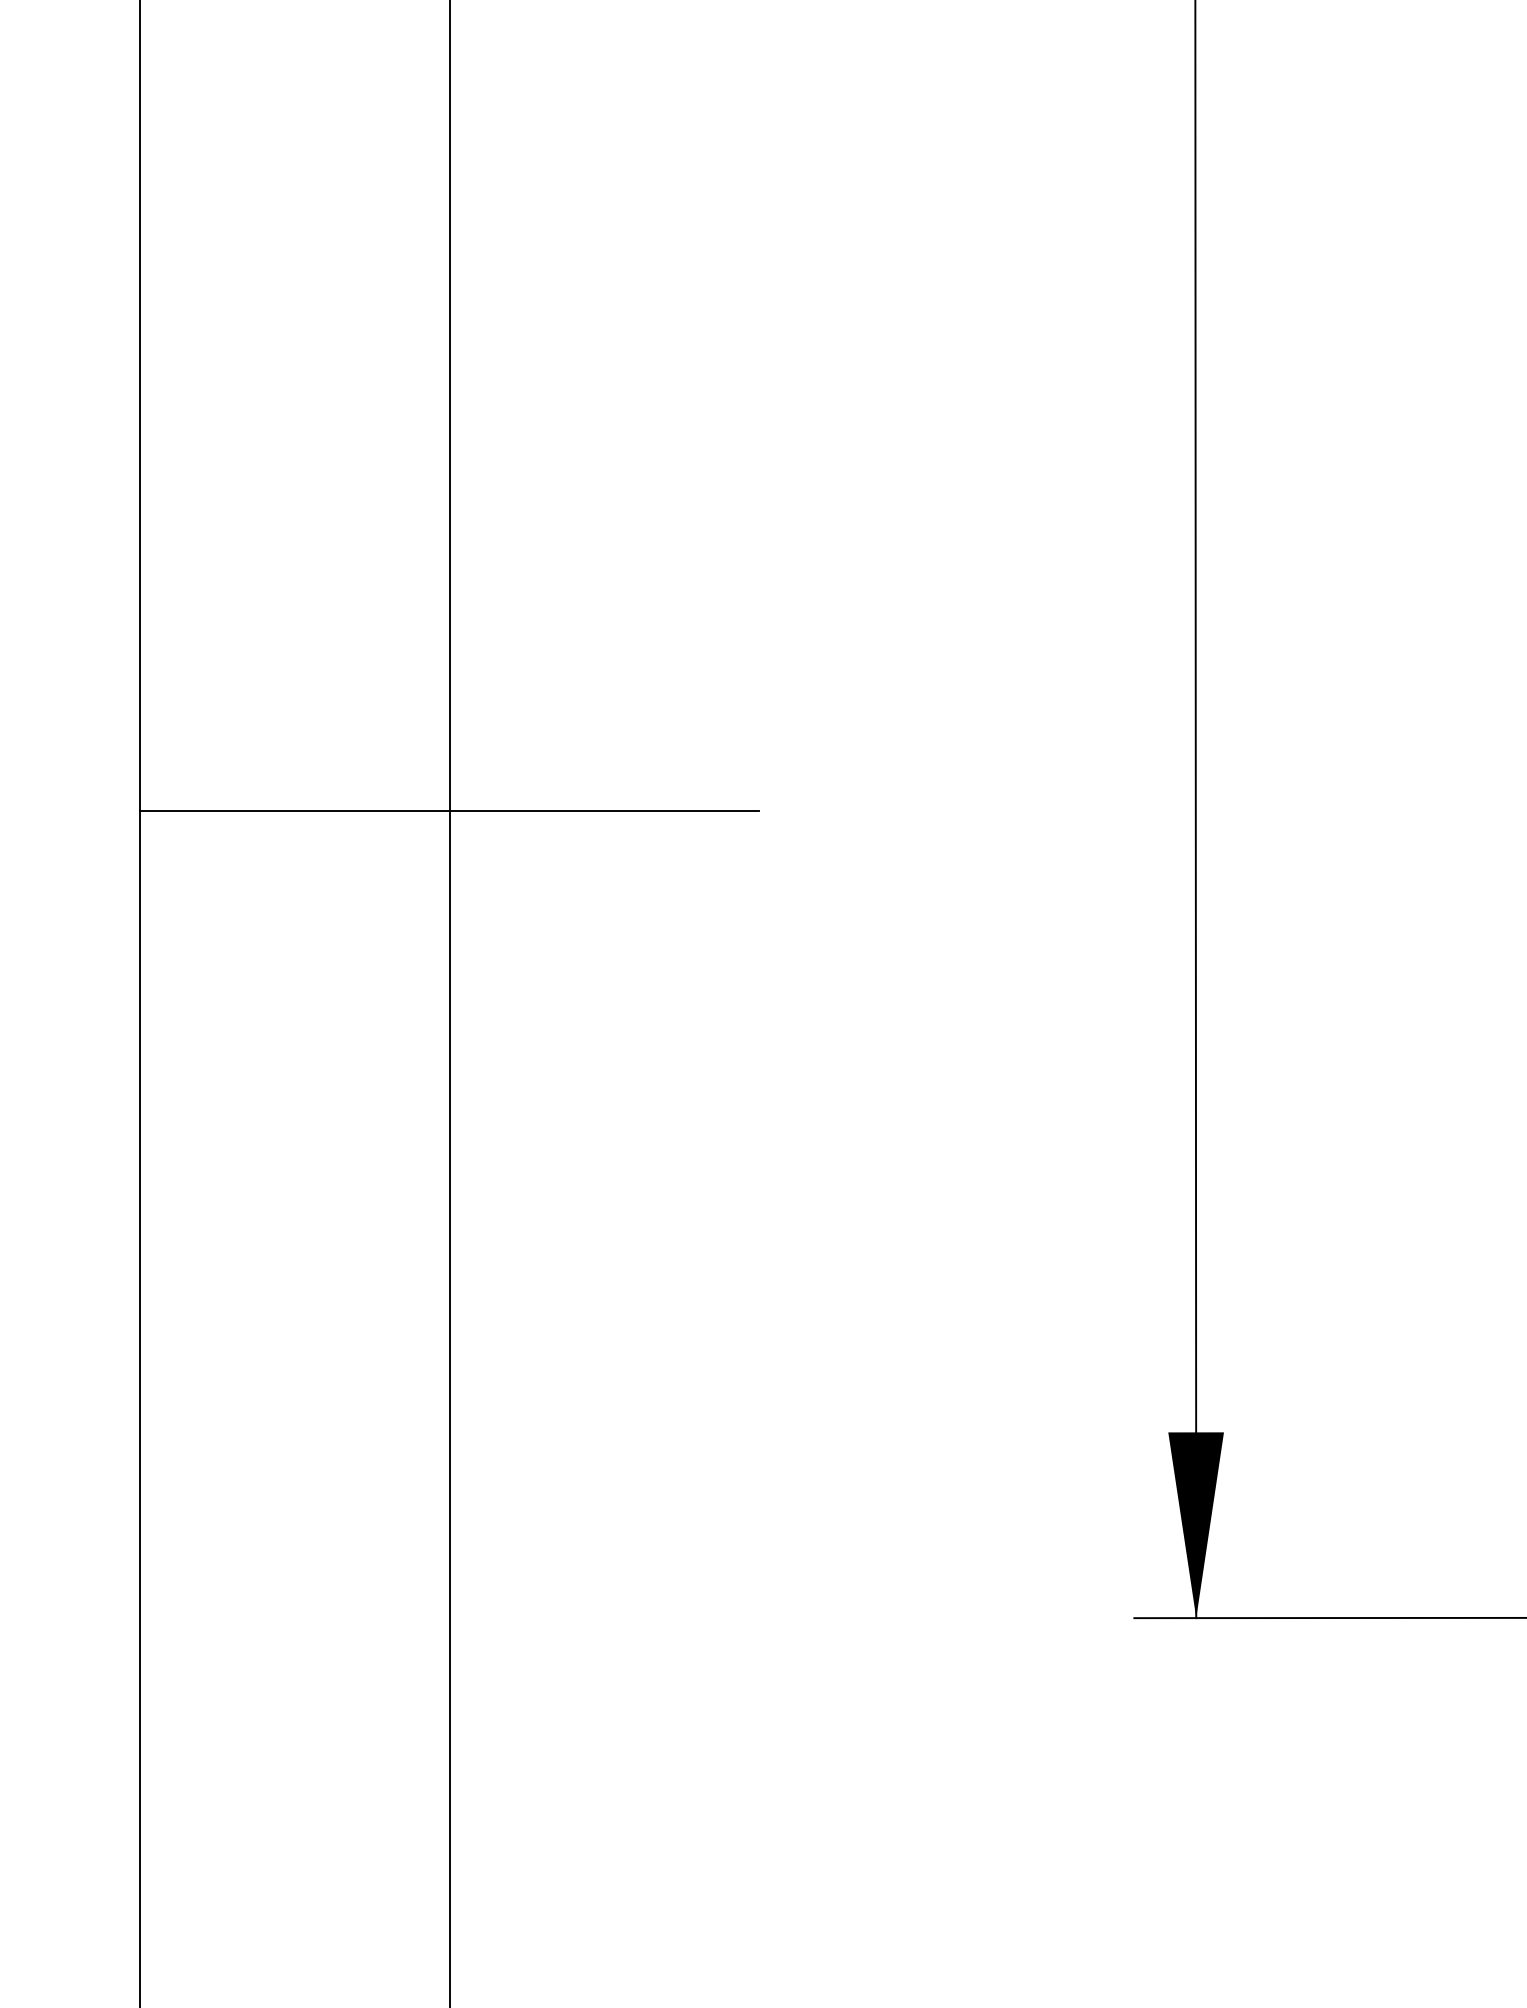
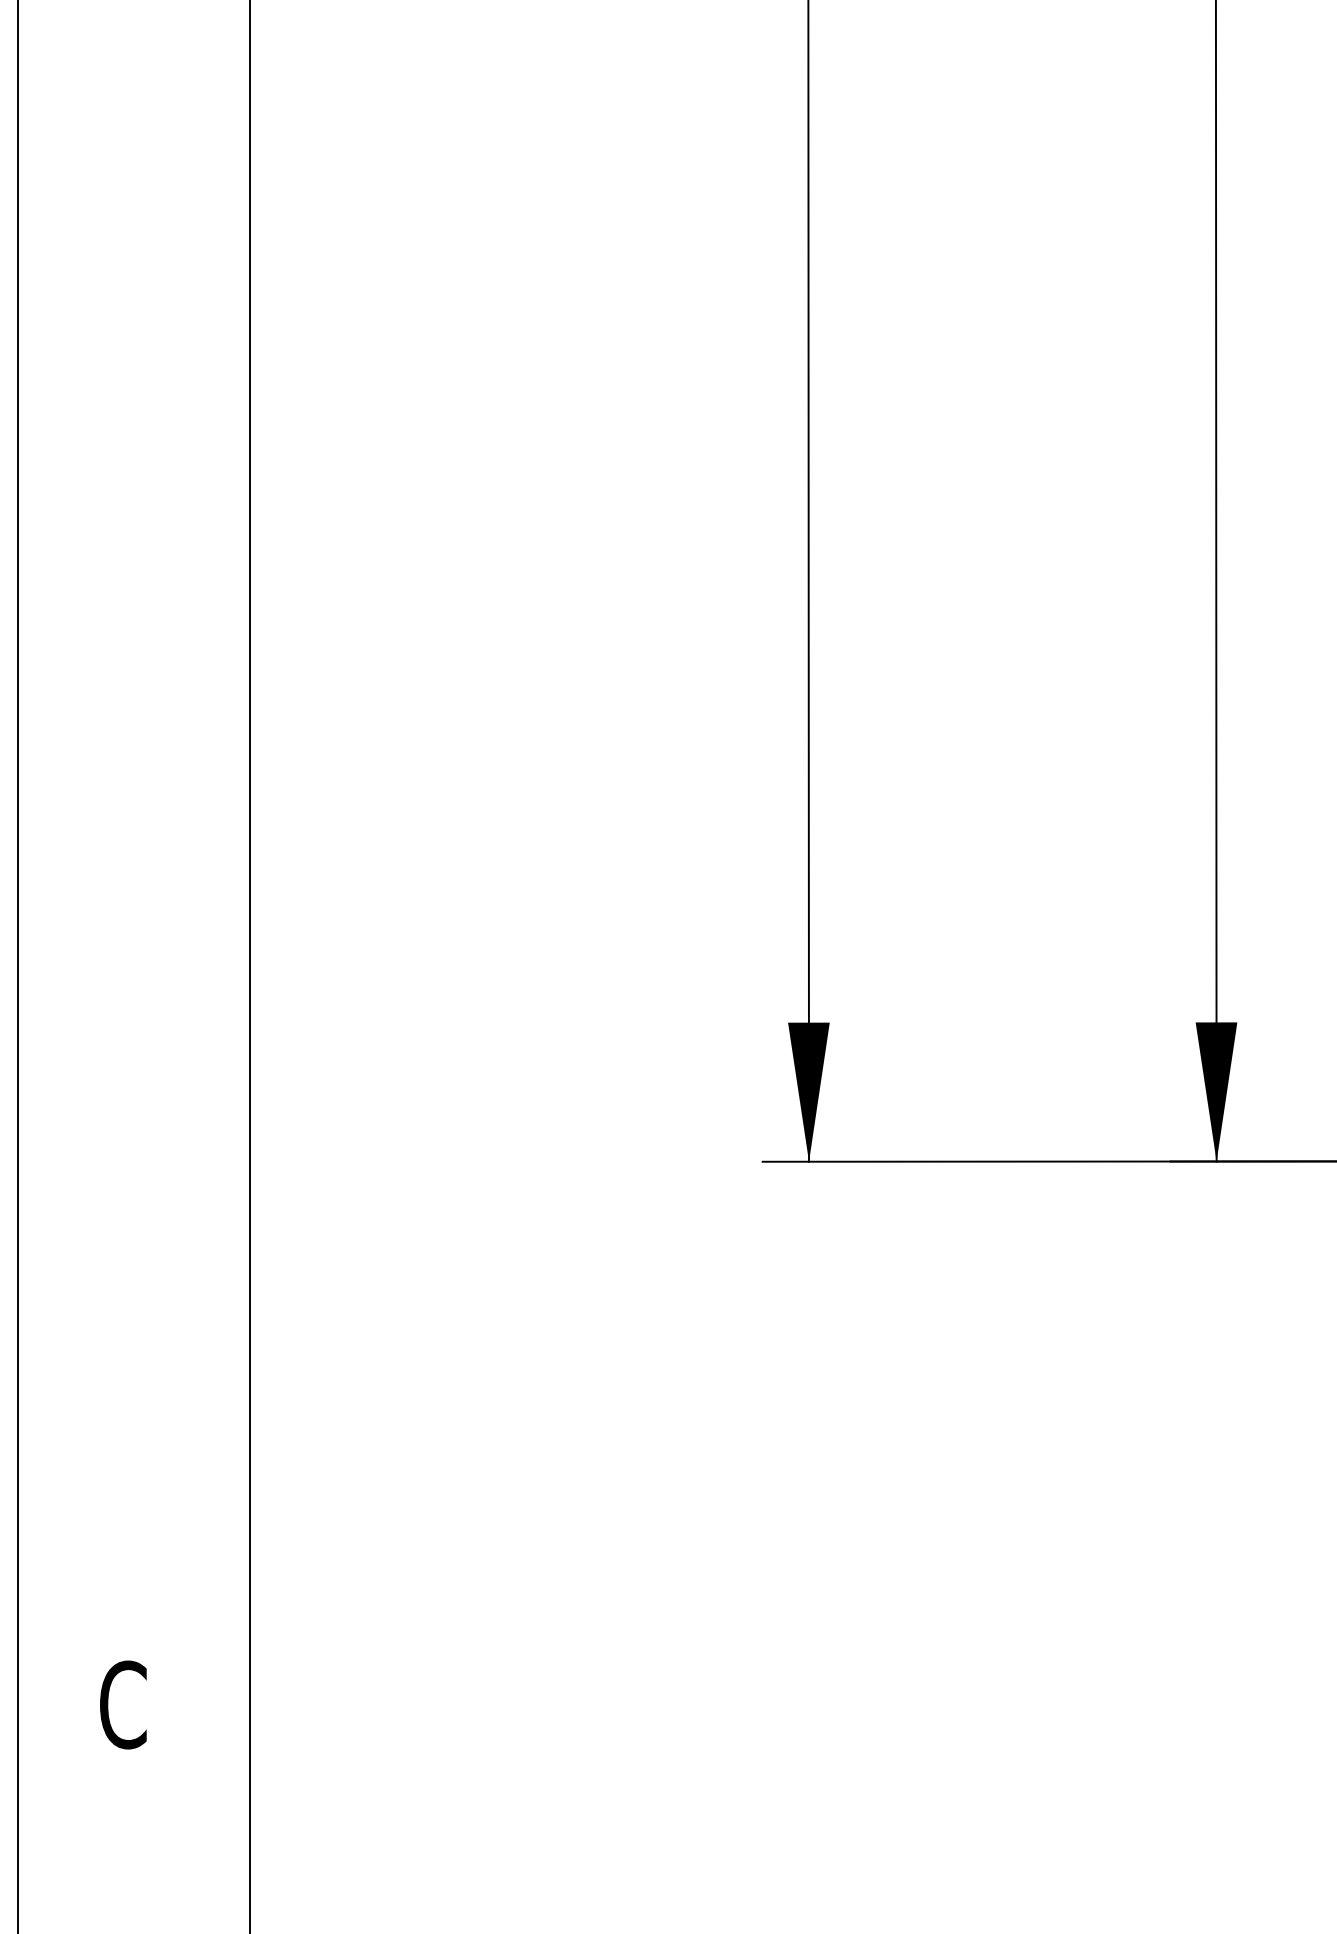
line: (449, 811) -> (249, 557), removed

